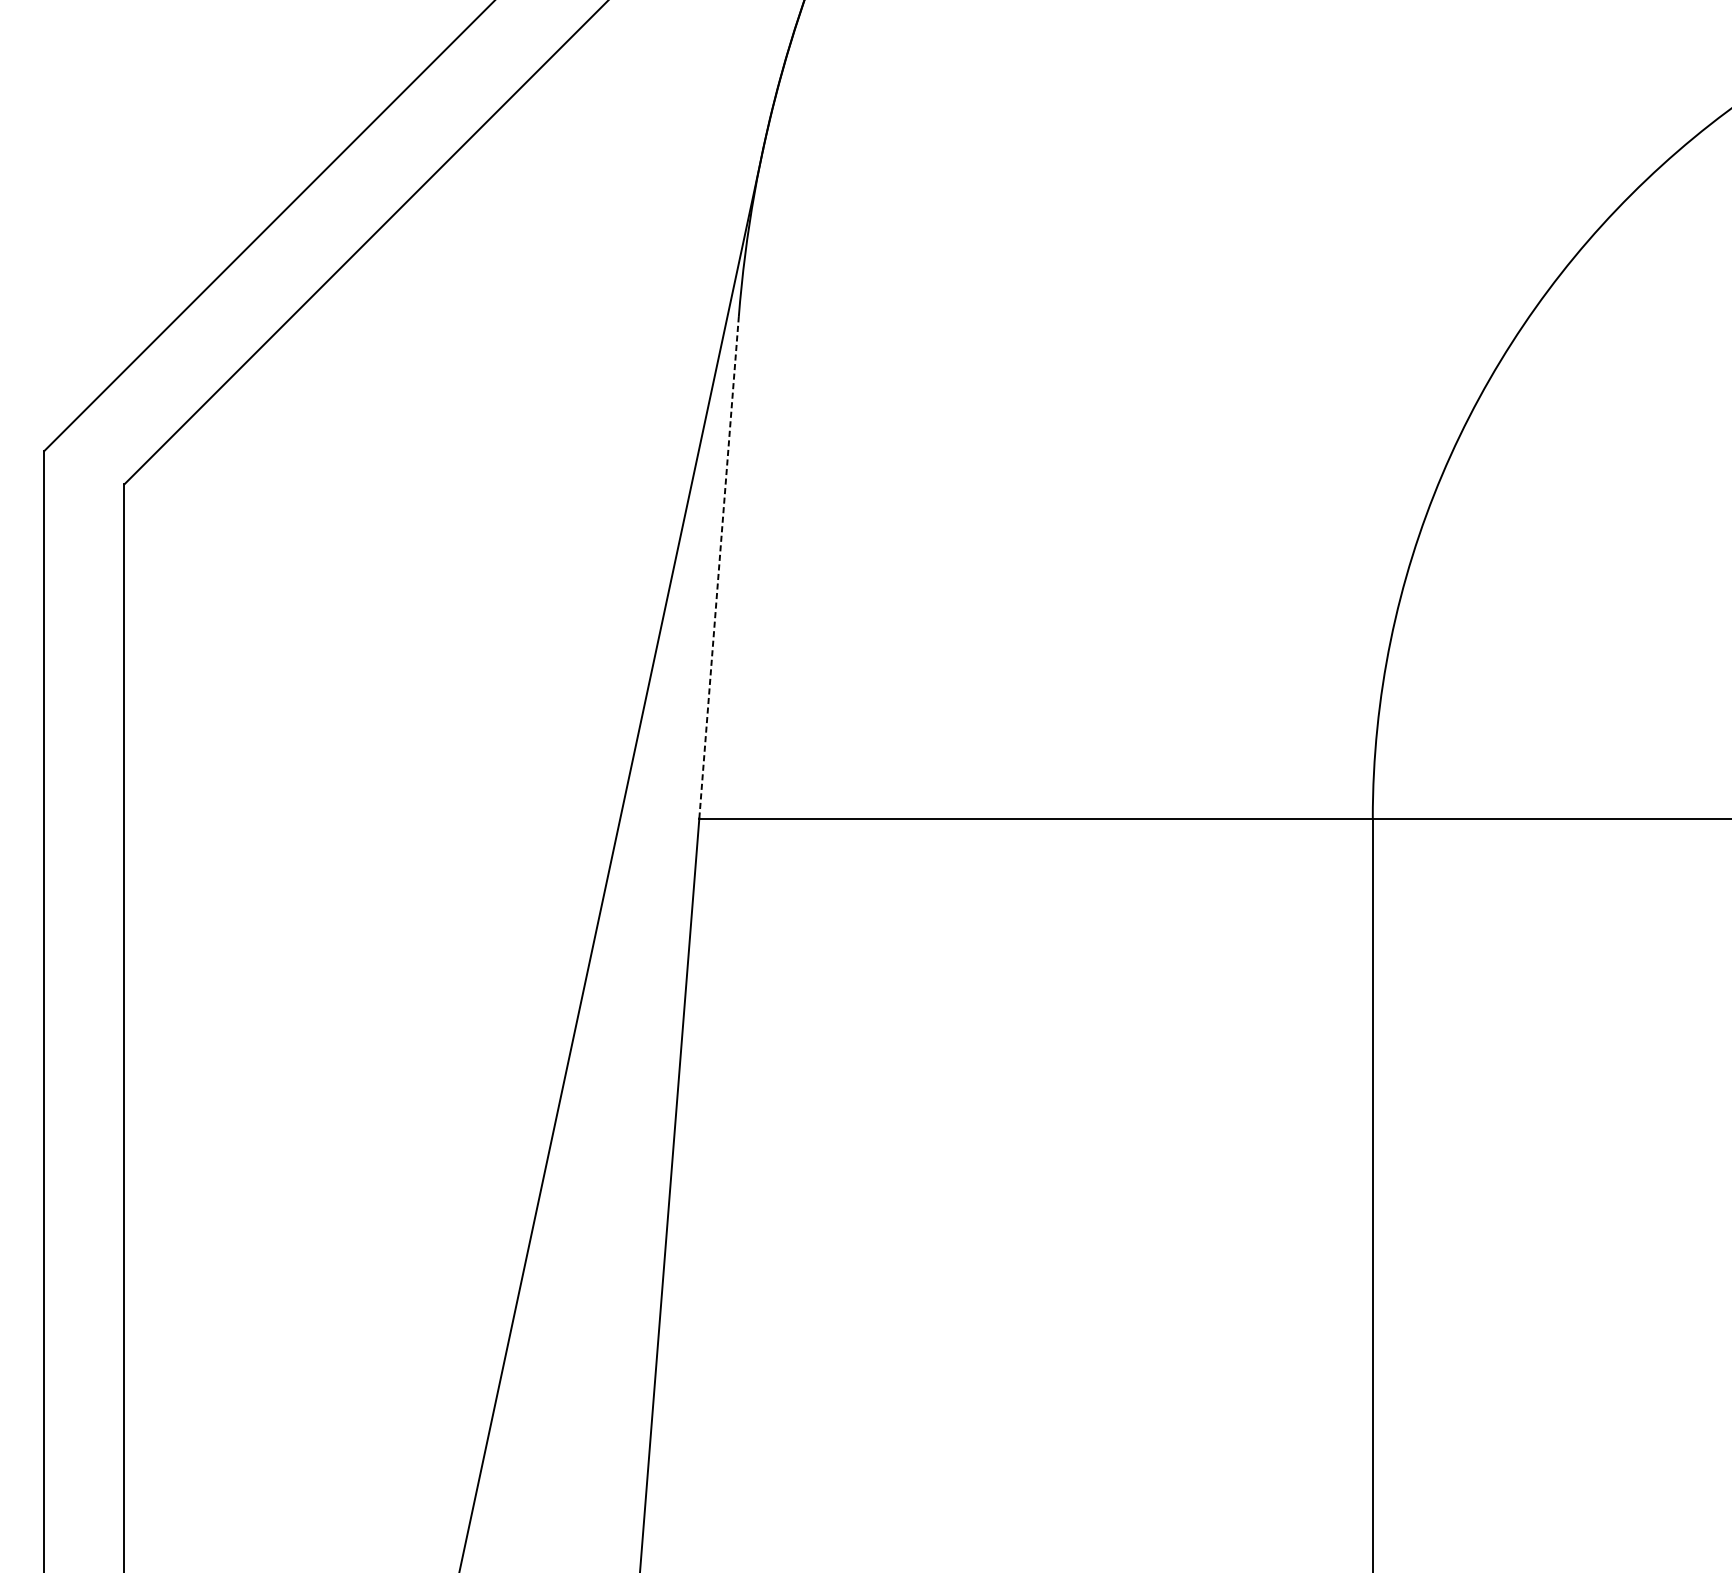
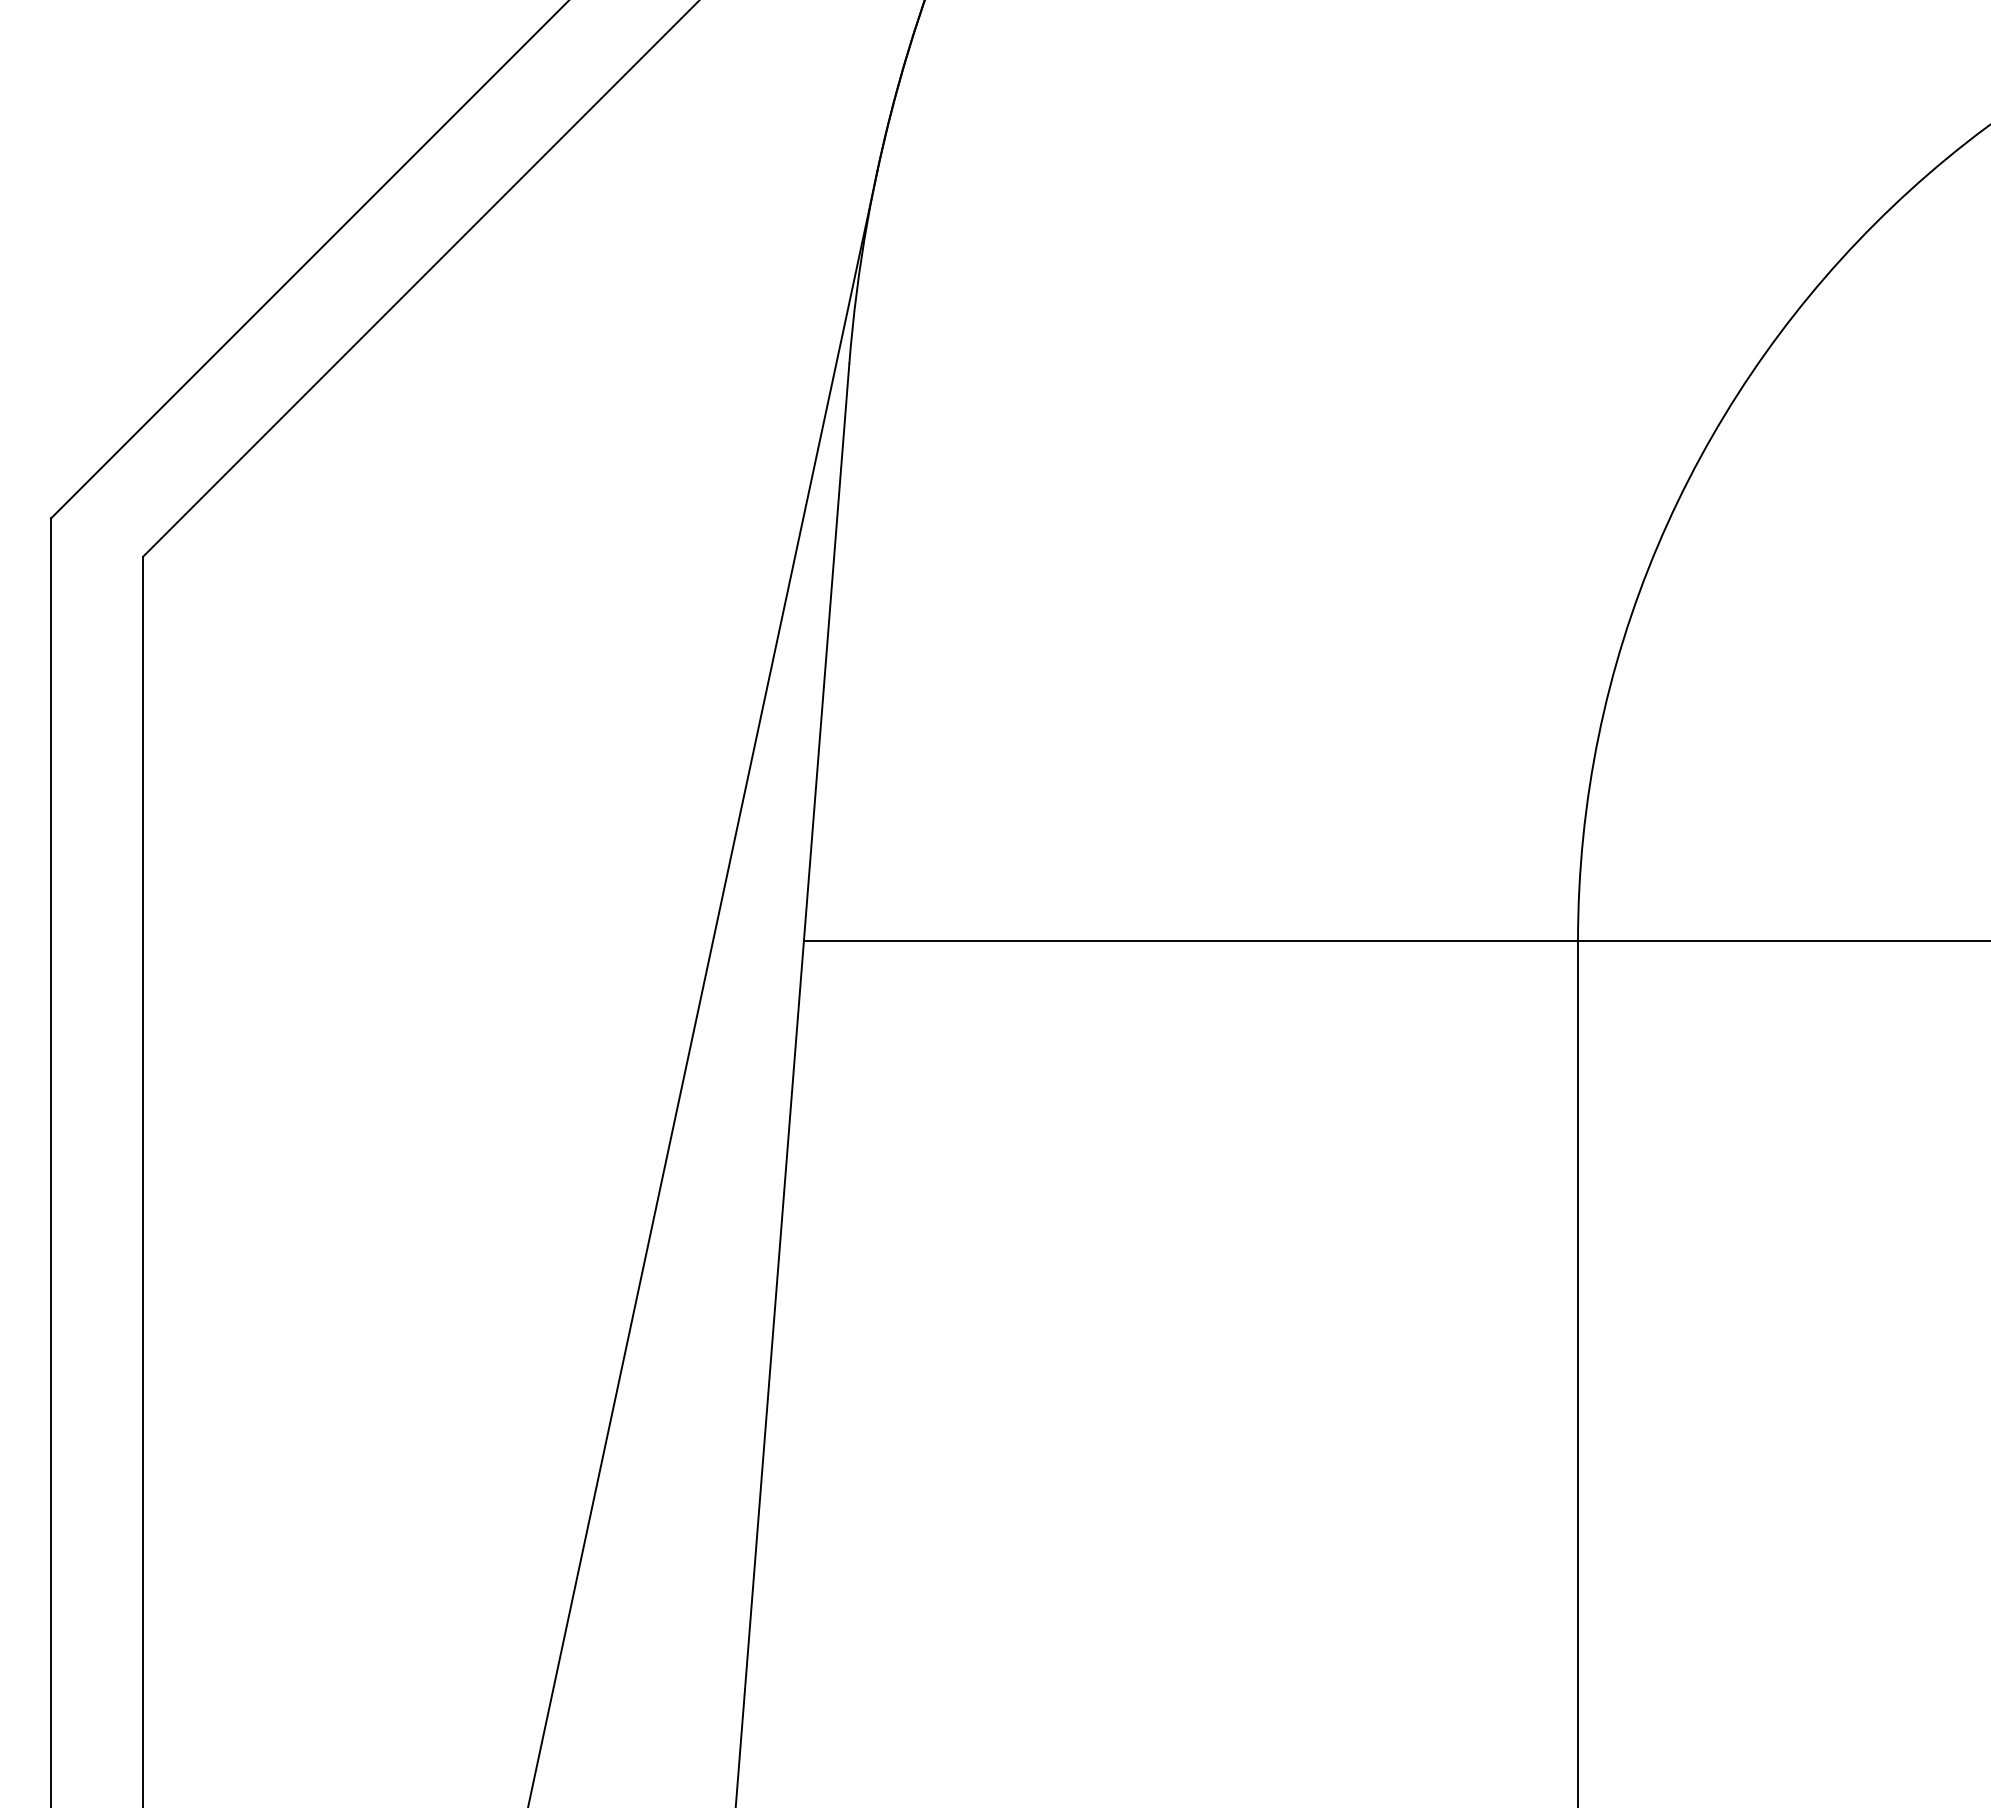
line: (718, 567) -> (826, 652), dashed -> solid

